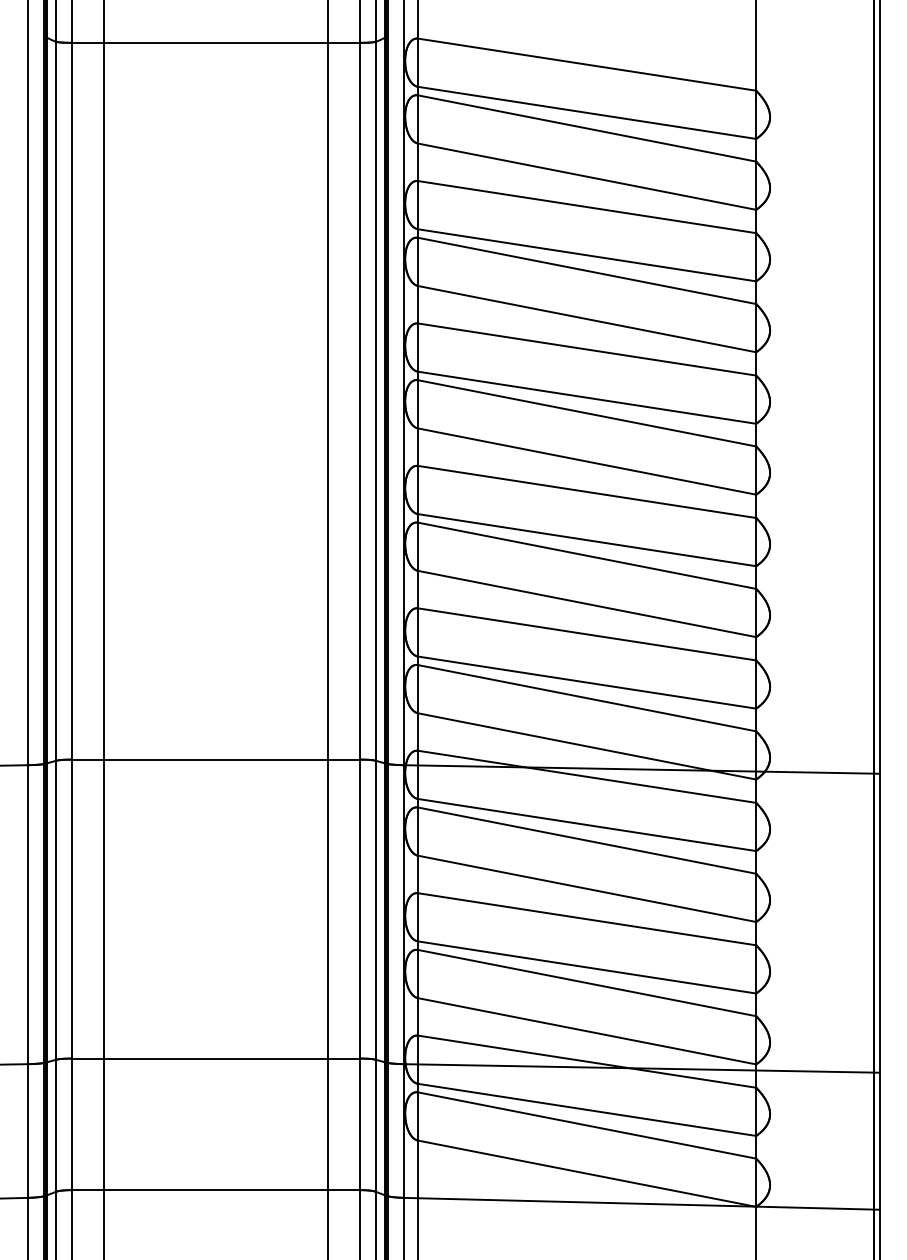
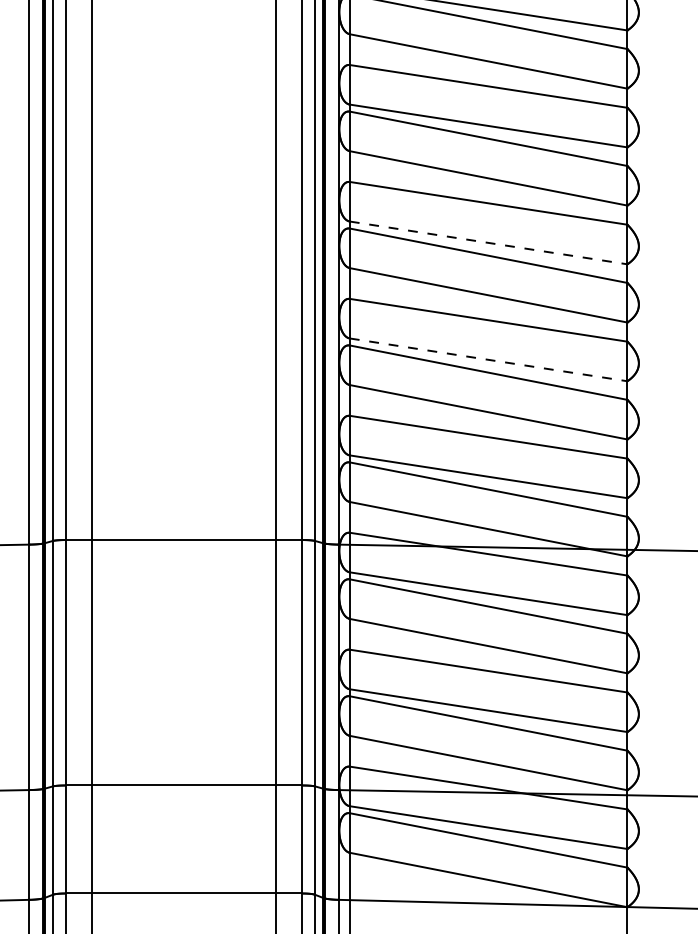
line: (587, 397) -> (488, 242), solid -> dashed
line: (587, 540) -> (488, 360), solid -> dashed

